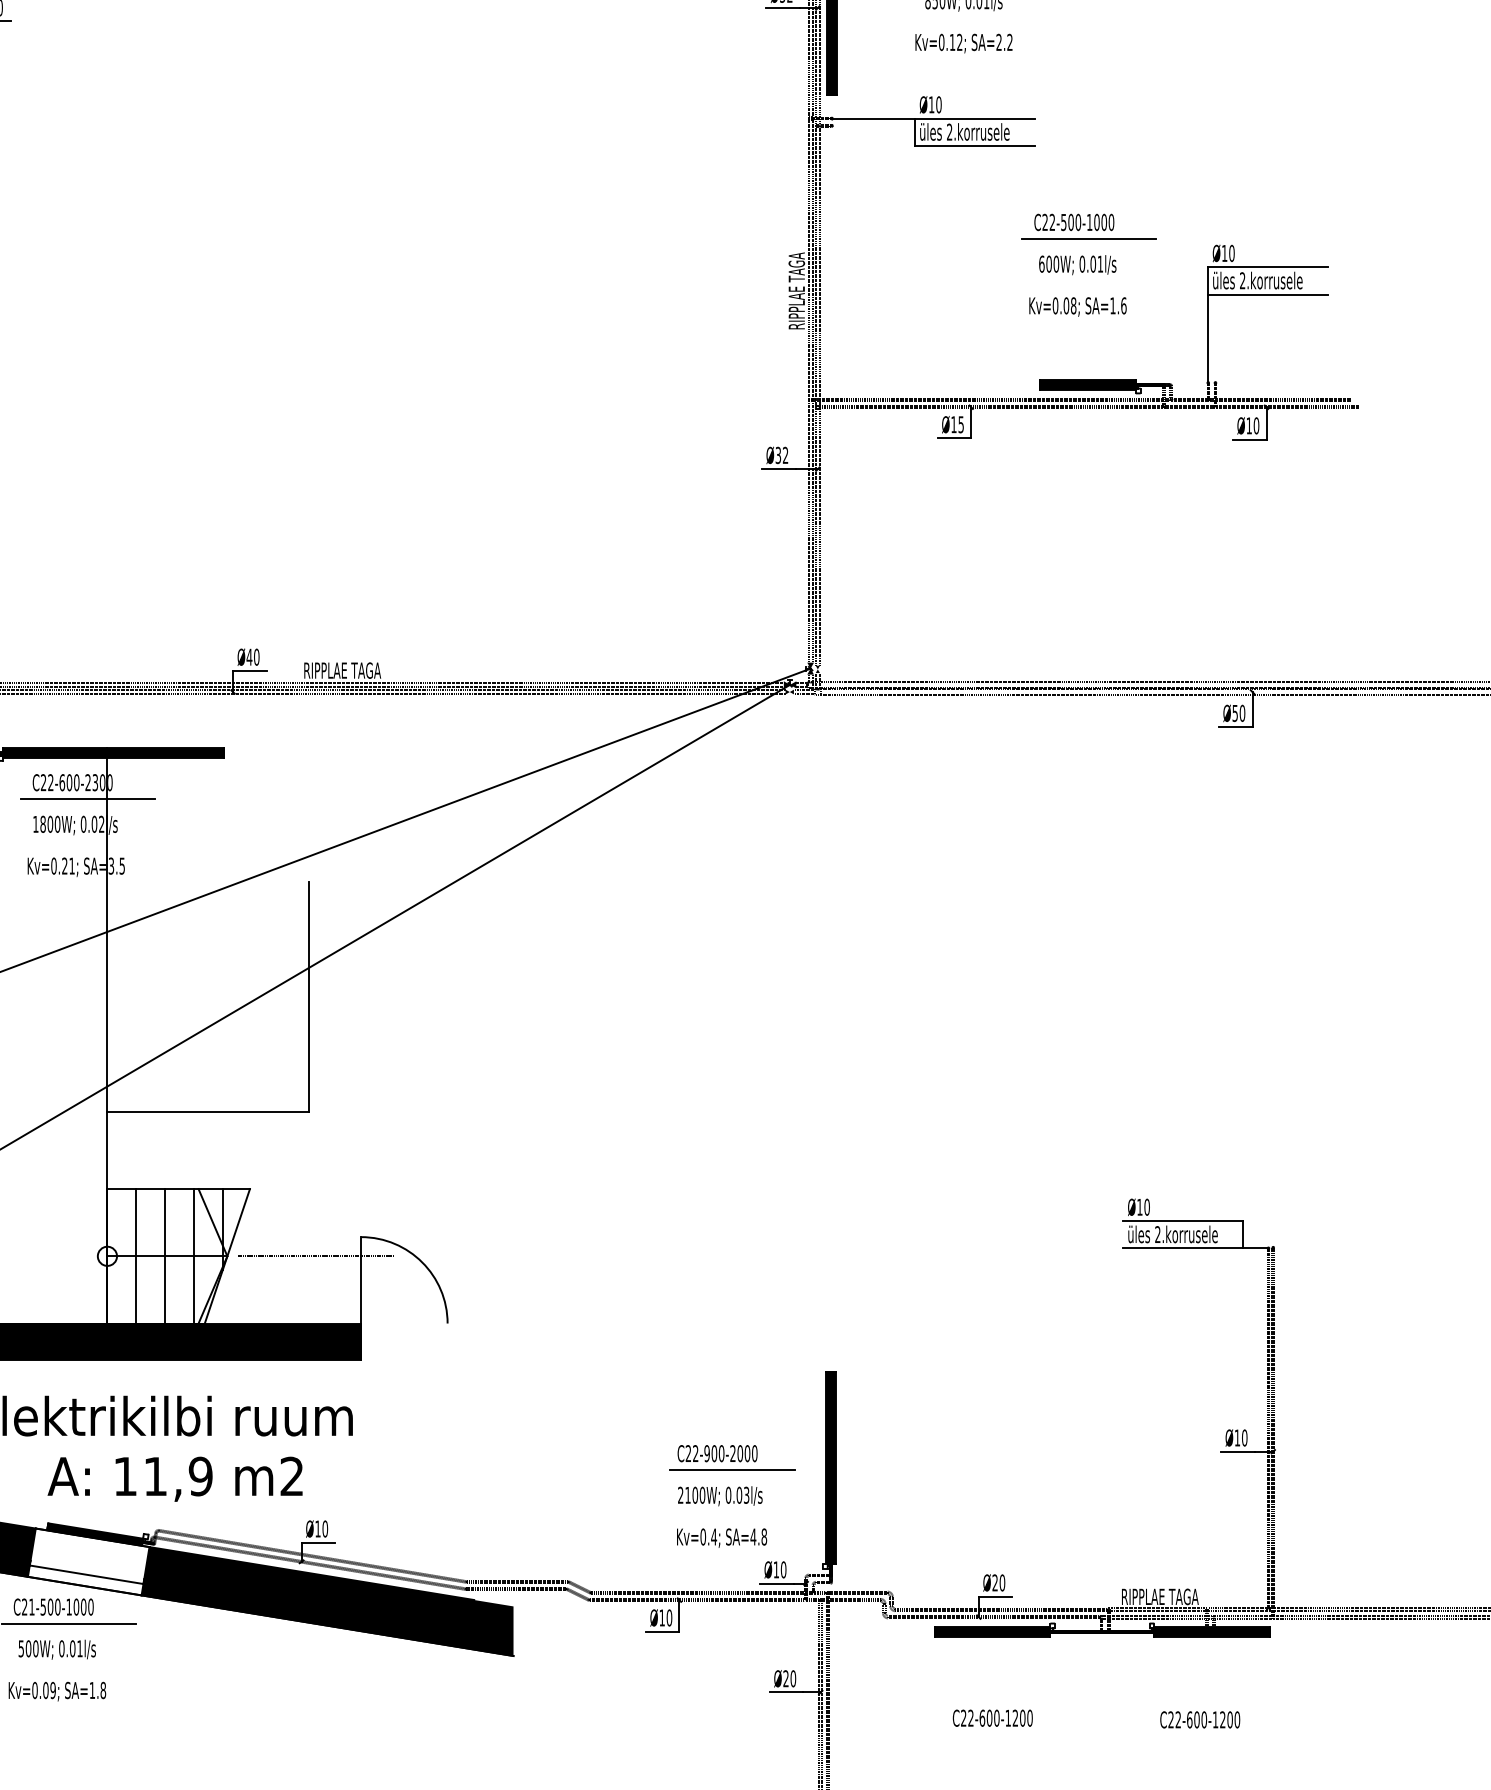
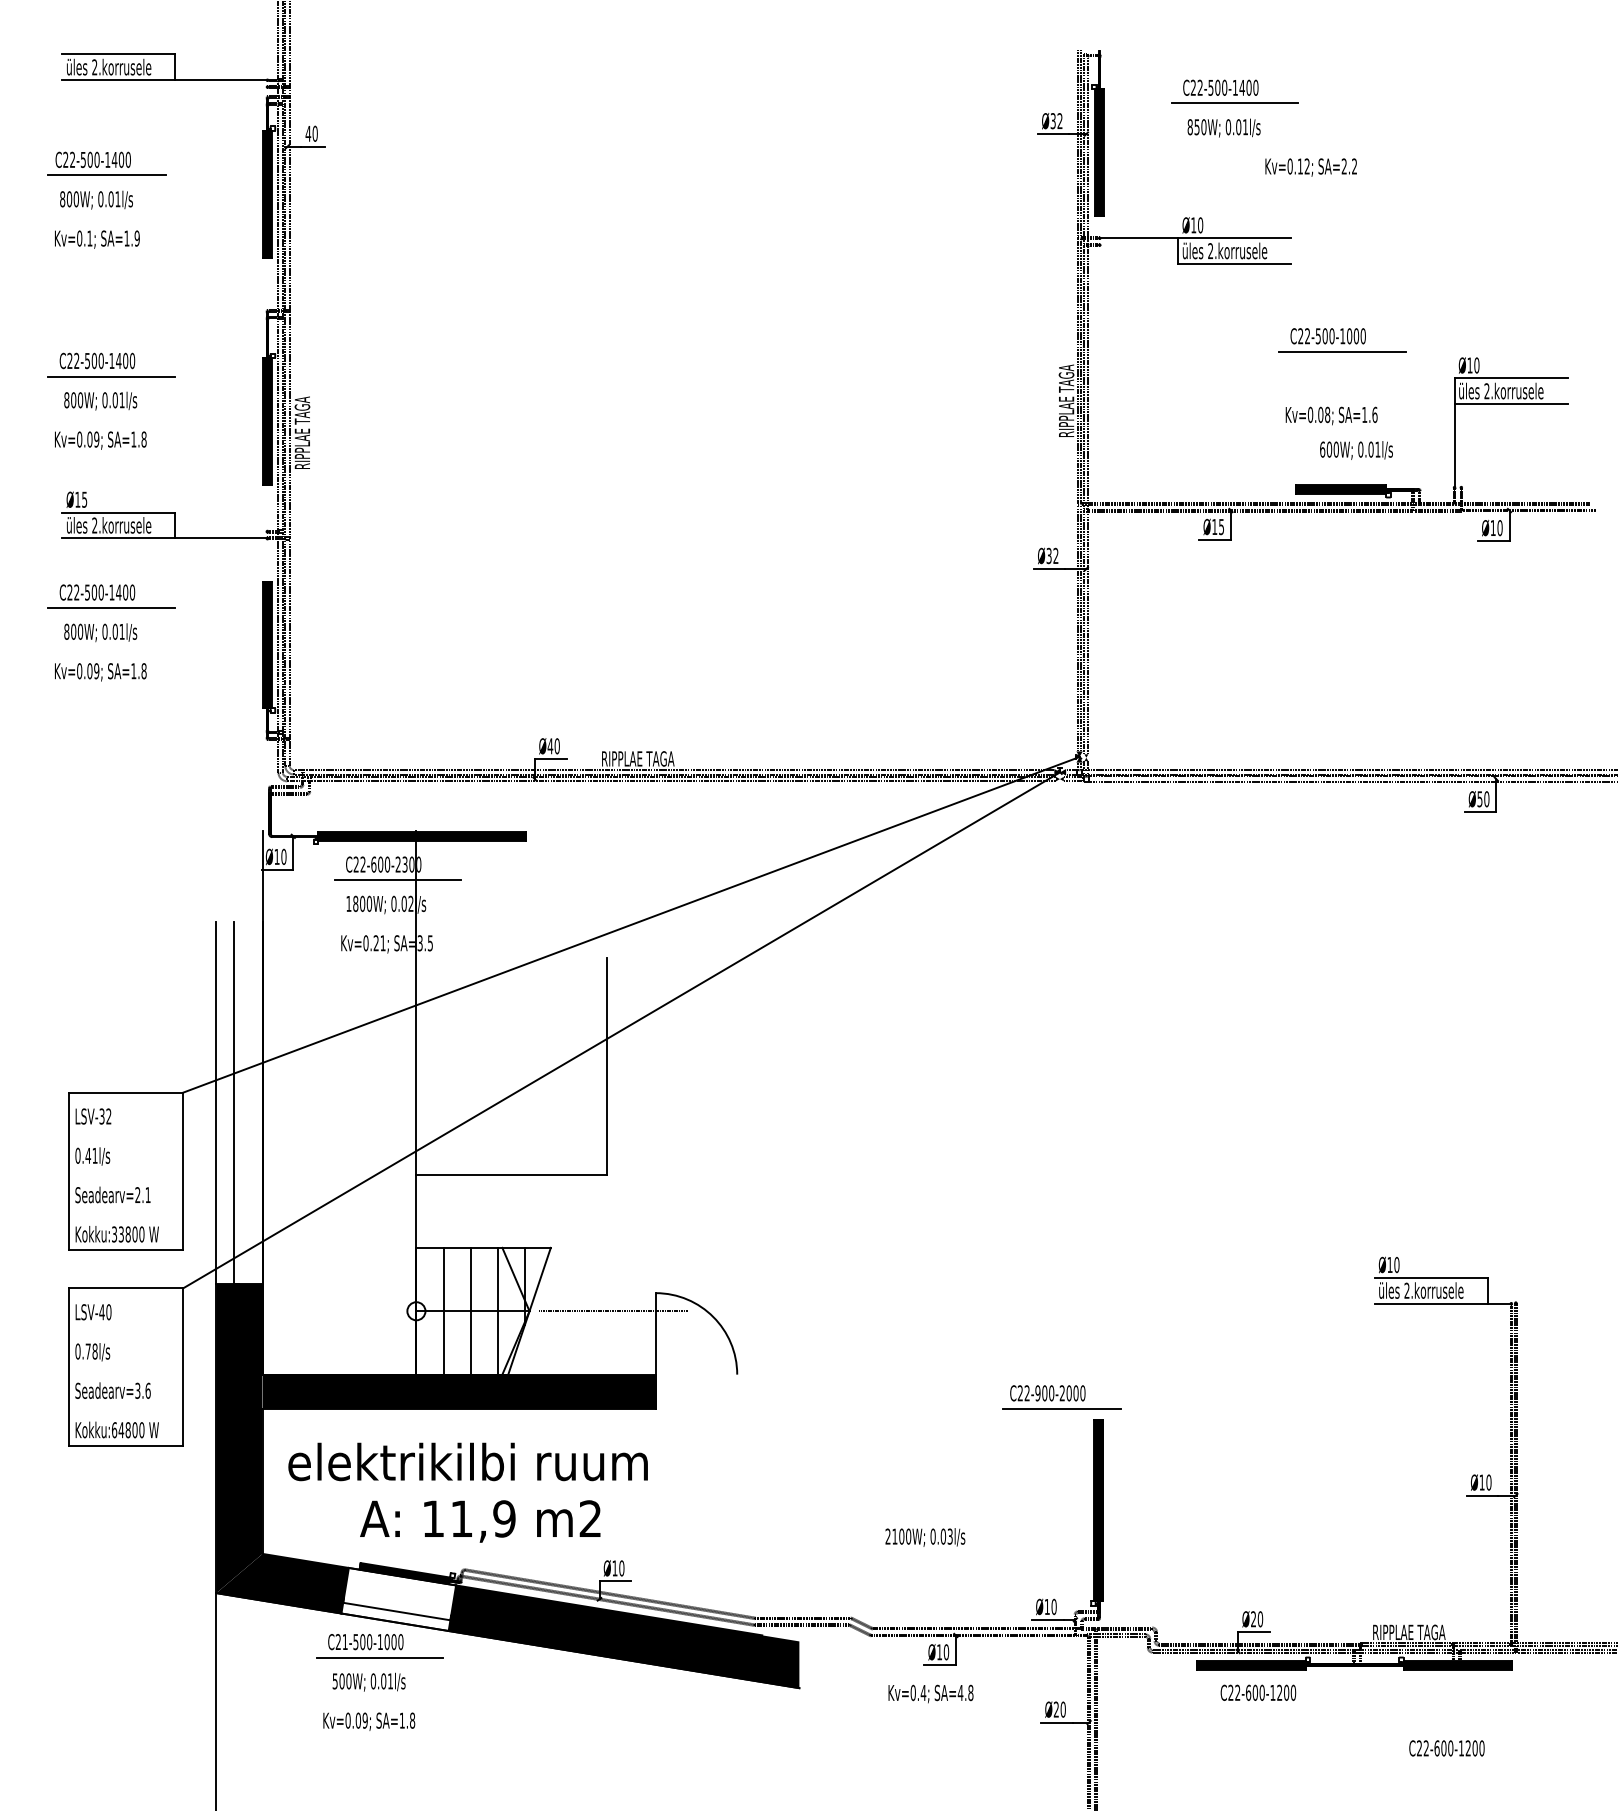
text: (963, 43) -> (1310, 167), moved
text: (1077, 265) -> (1356, 450), moved
part: (732, 1458) -> (1061, 1397), moved
text: (720, 1496) -> (925, 1537), moved
text: (721, 1537) -> (930, 1693), moved
text: (992, 1717) -> (1258, 1692), moved

